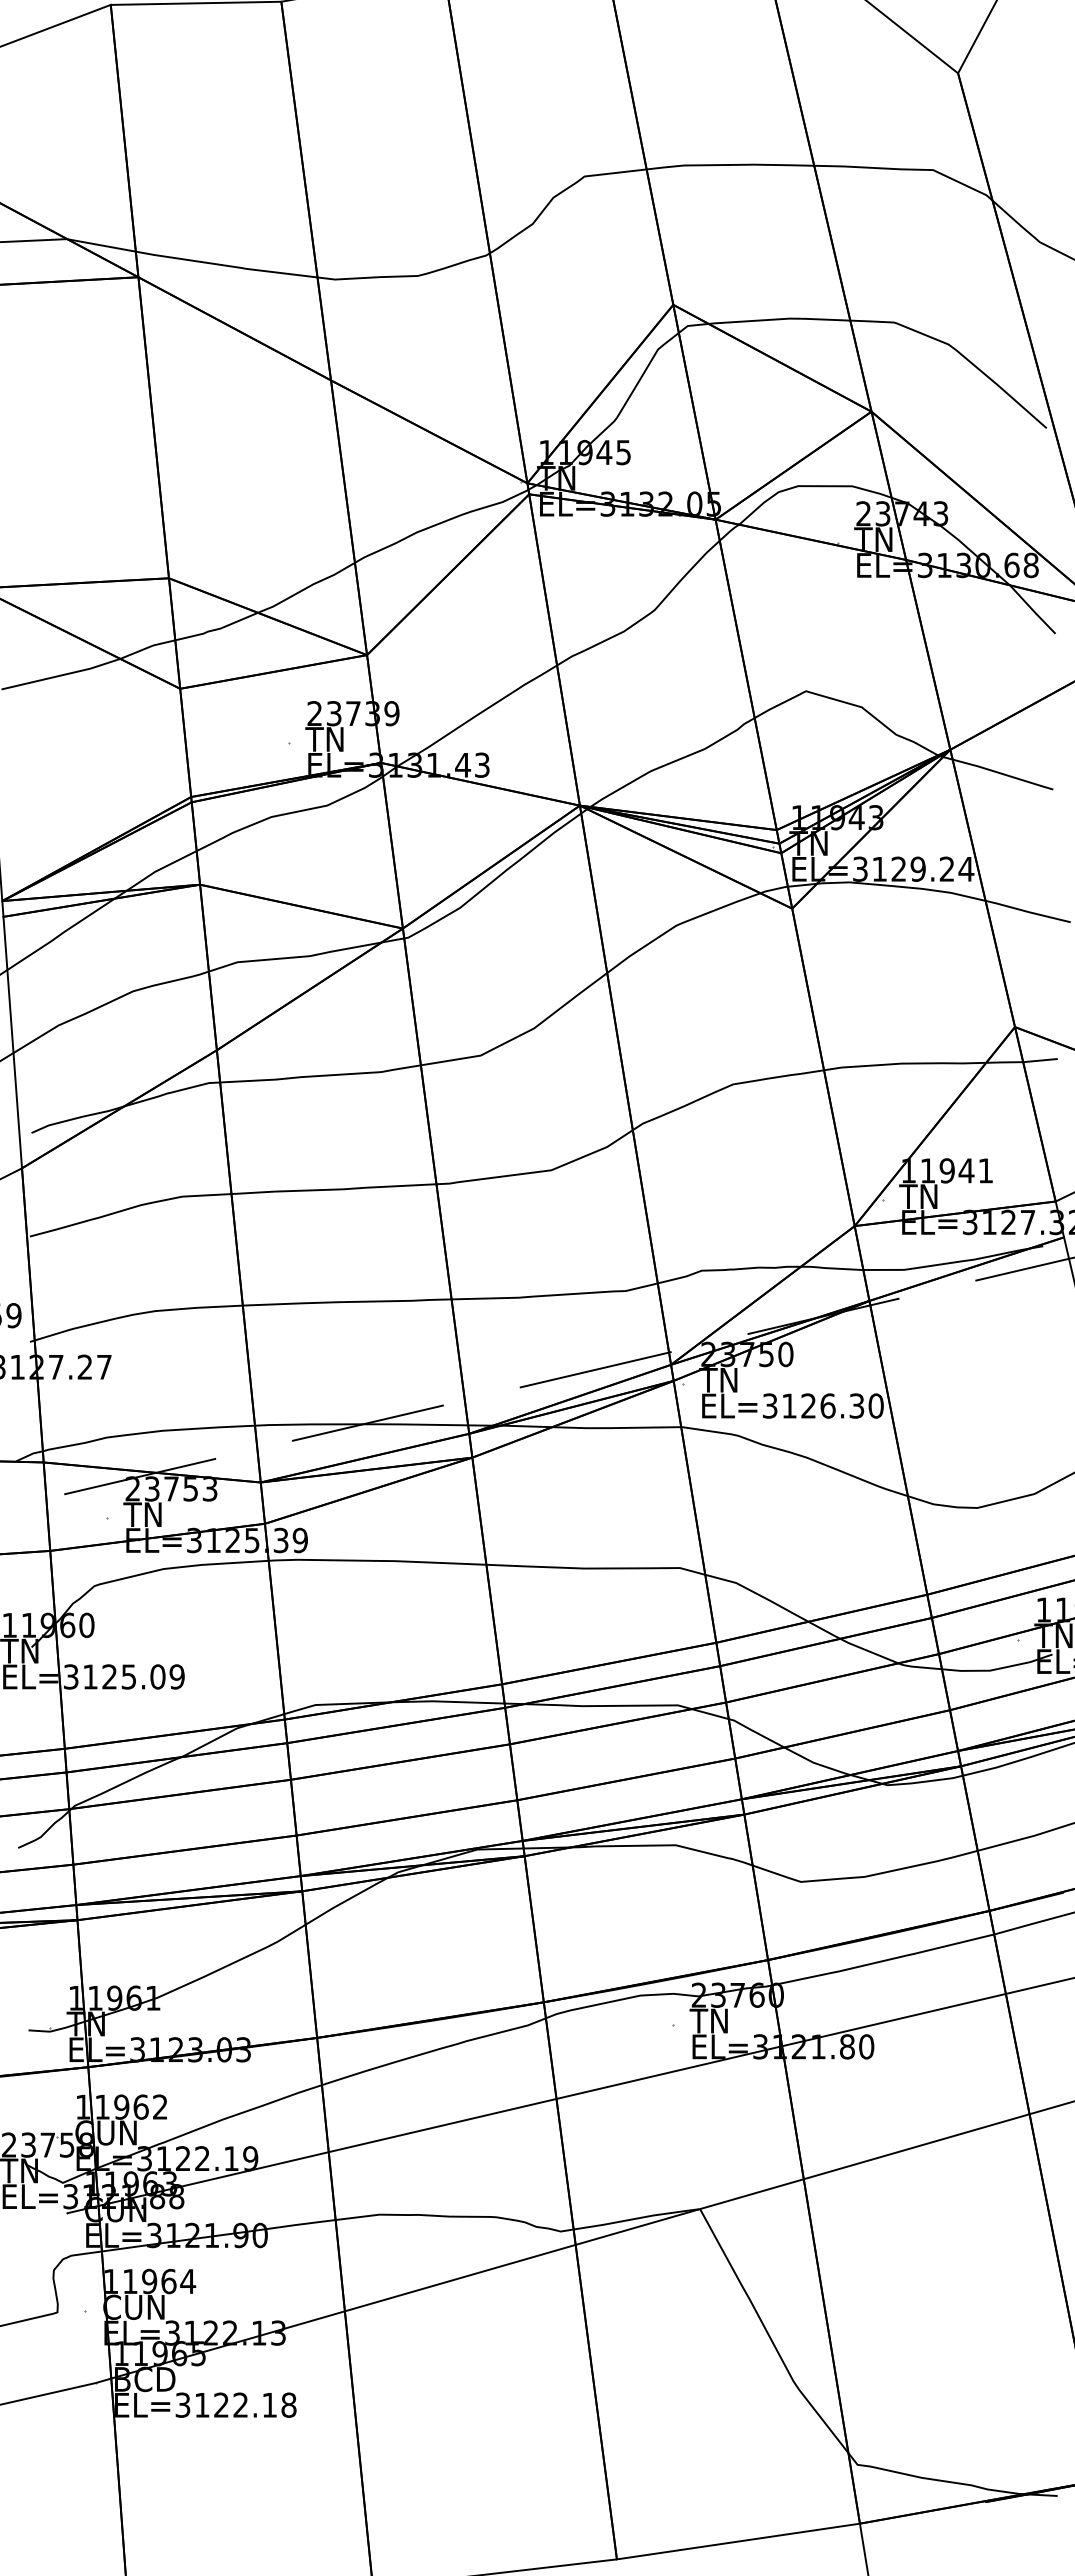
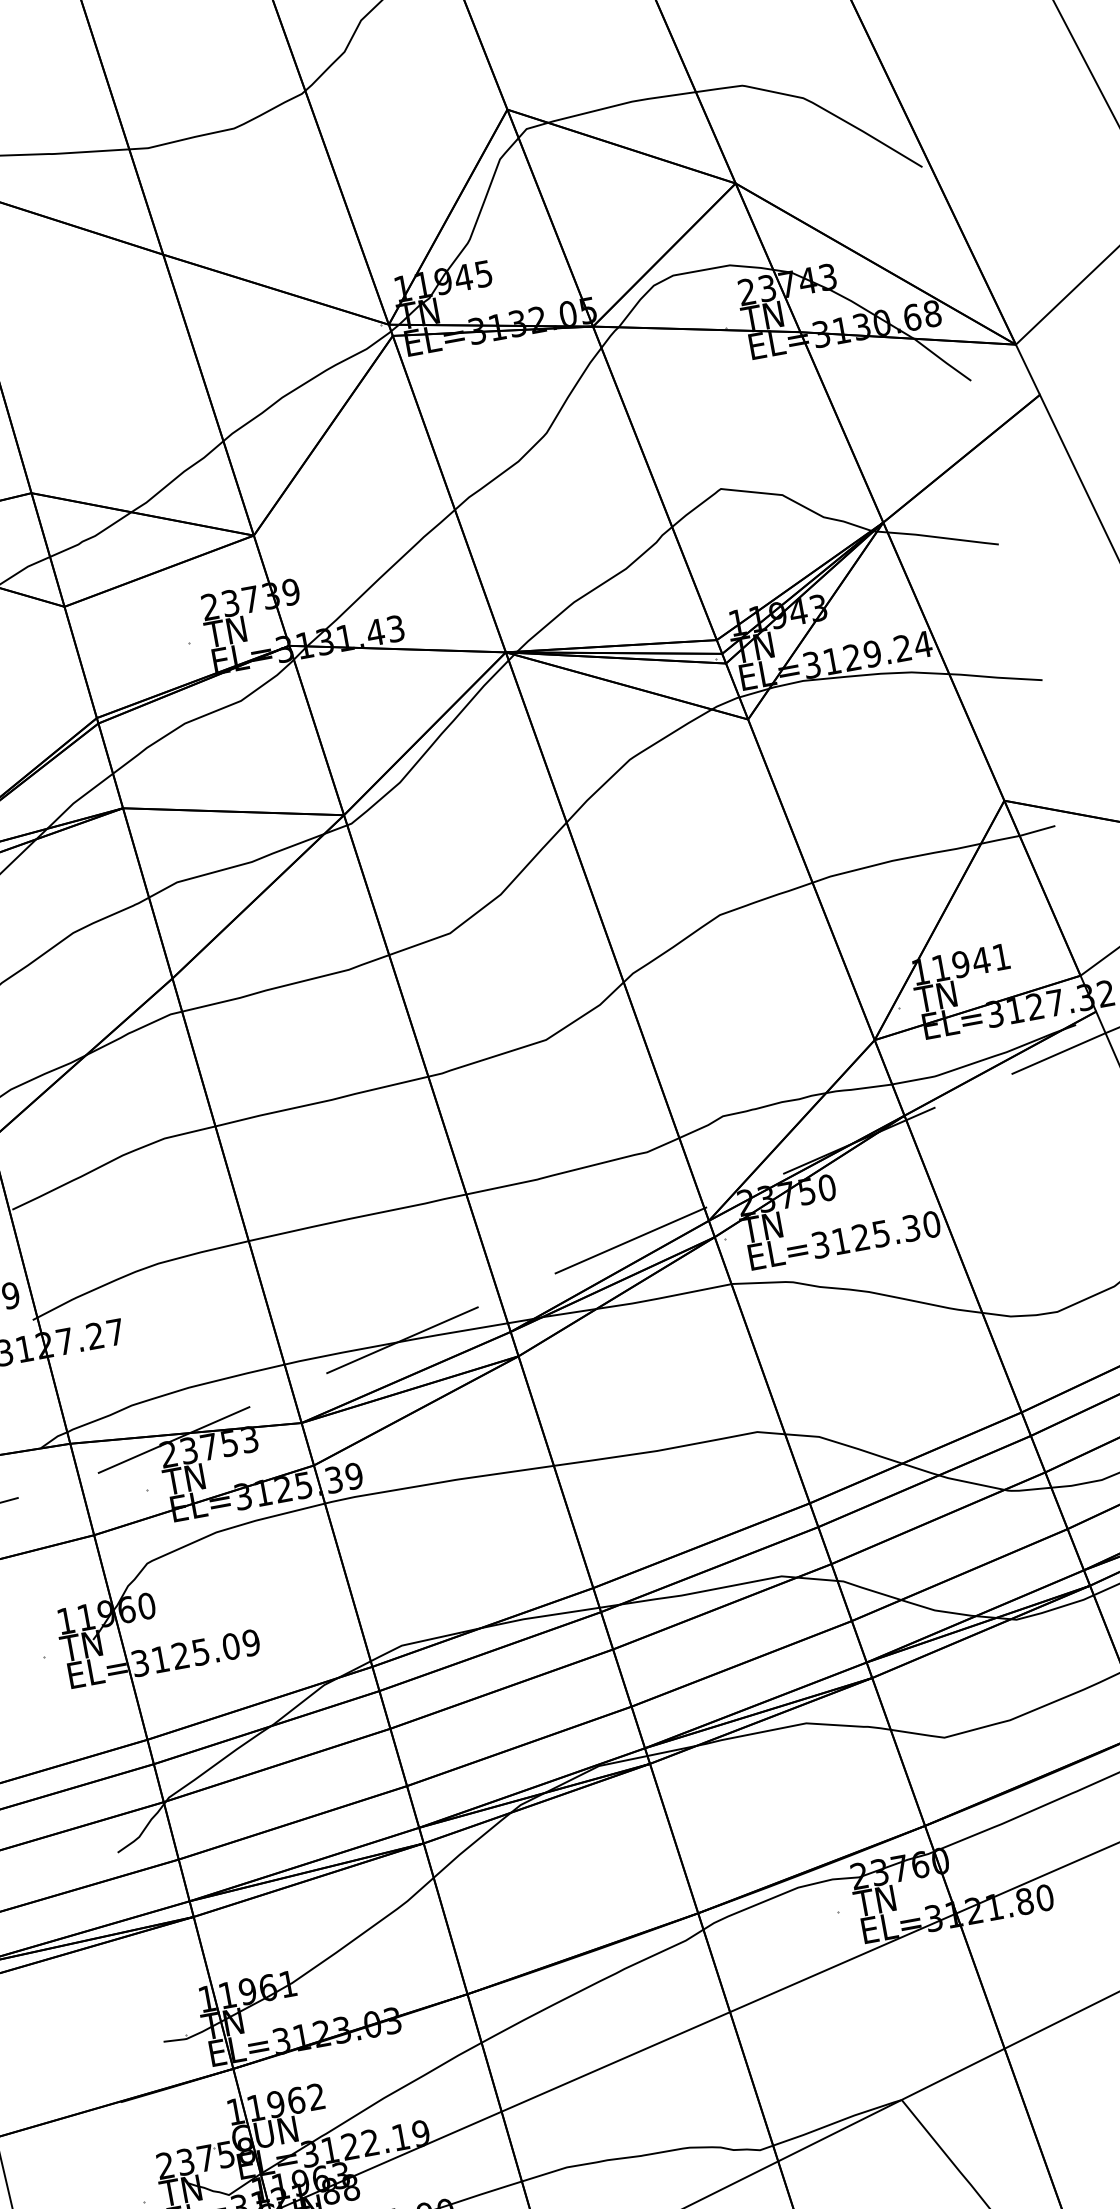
text: (827, 1405) -> (880, 1233), EL=3126.30 -> EL=3125.30

